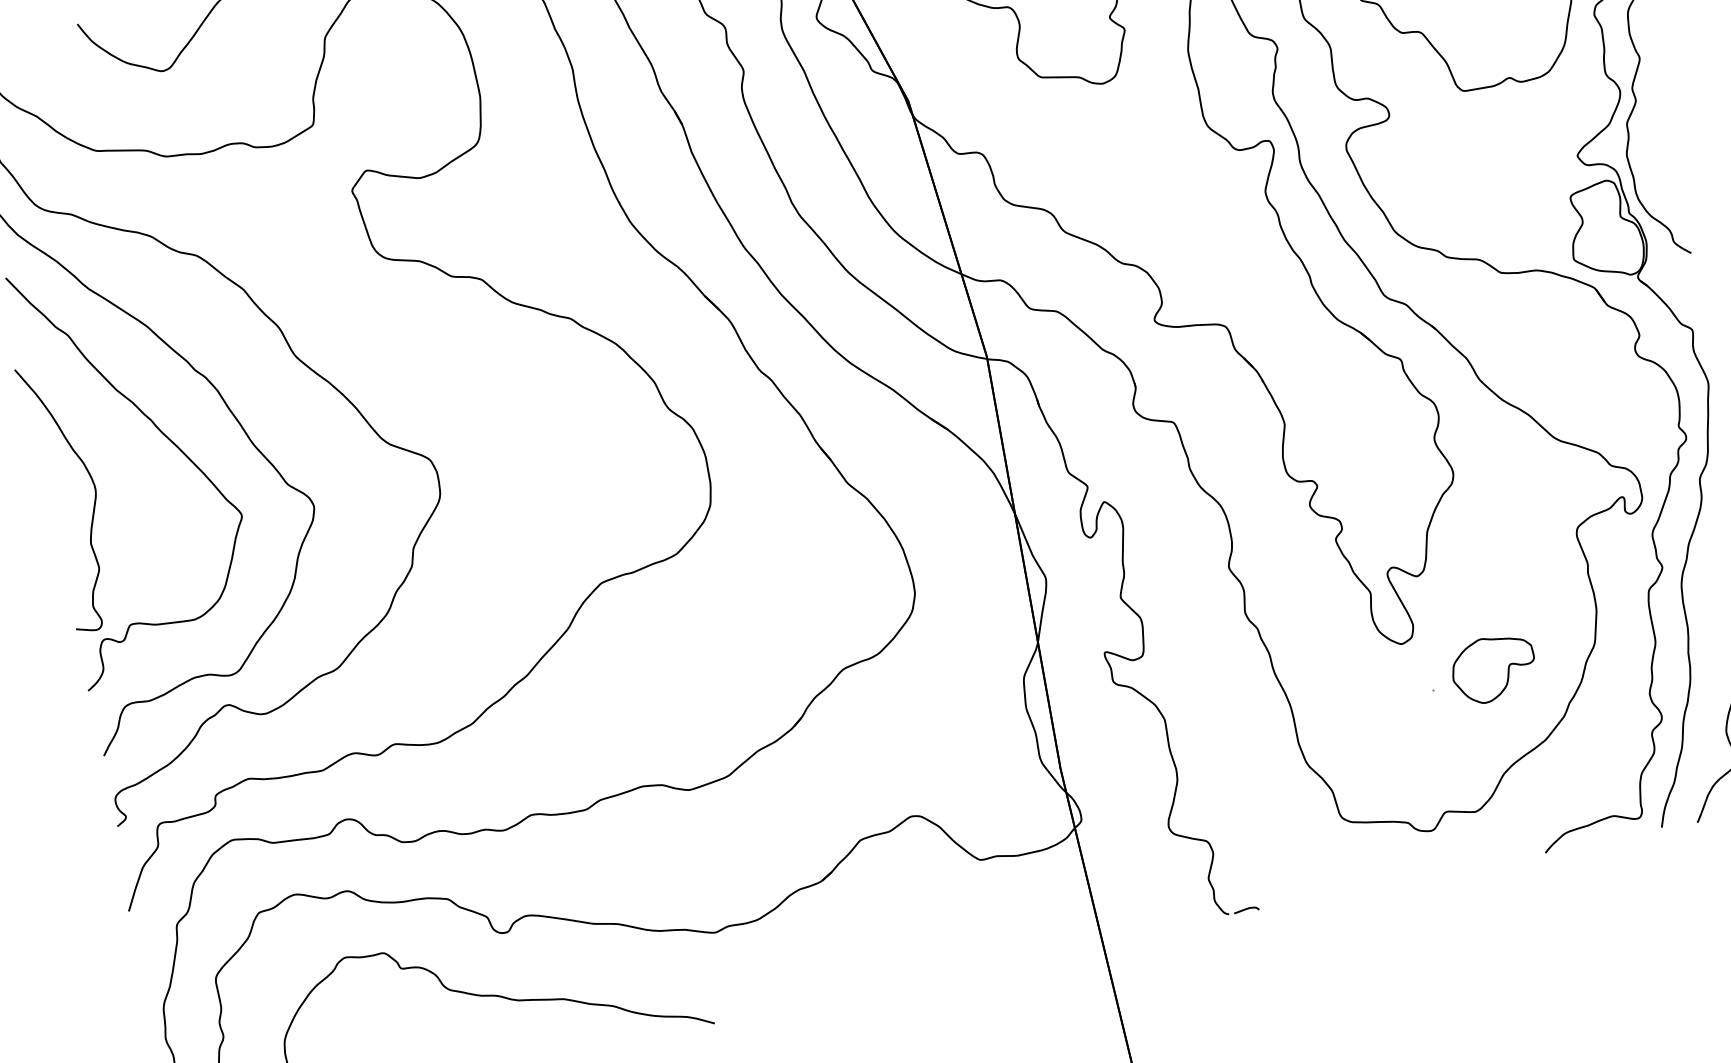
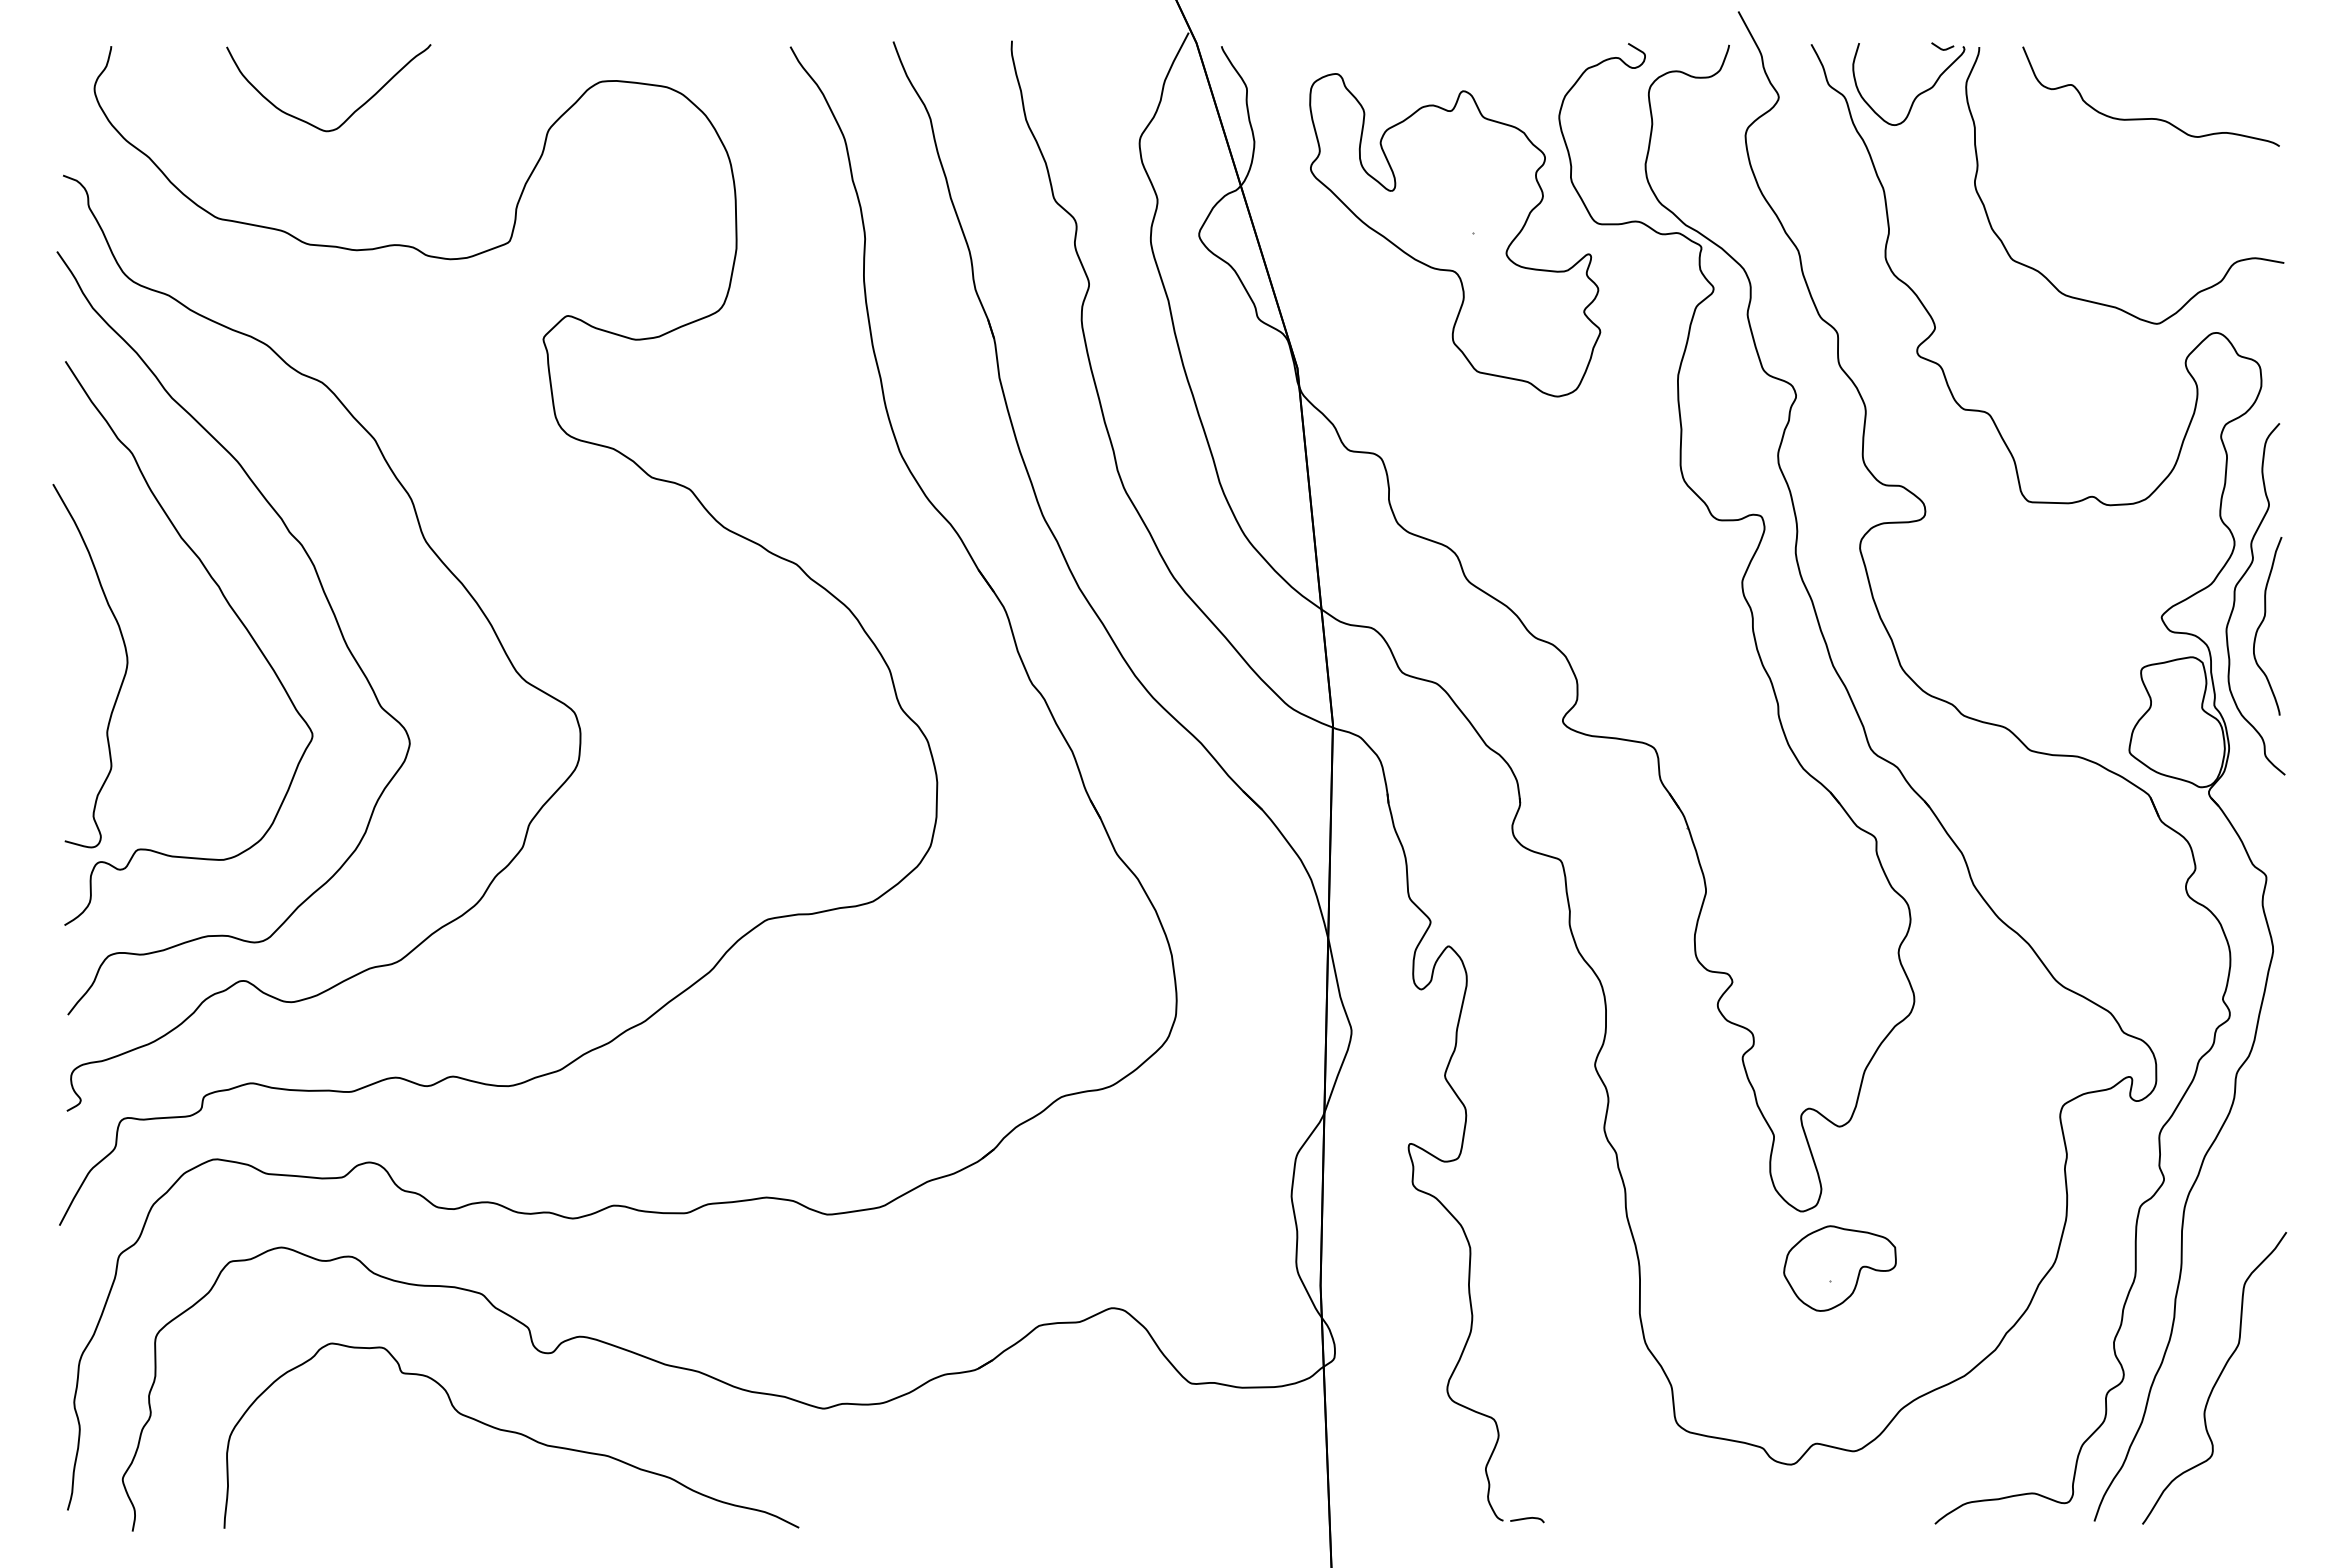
curve: (1652, 145) -> (2262, 623), added
part: (1493, 668) -> (1839, 1268), moved

